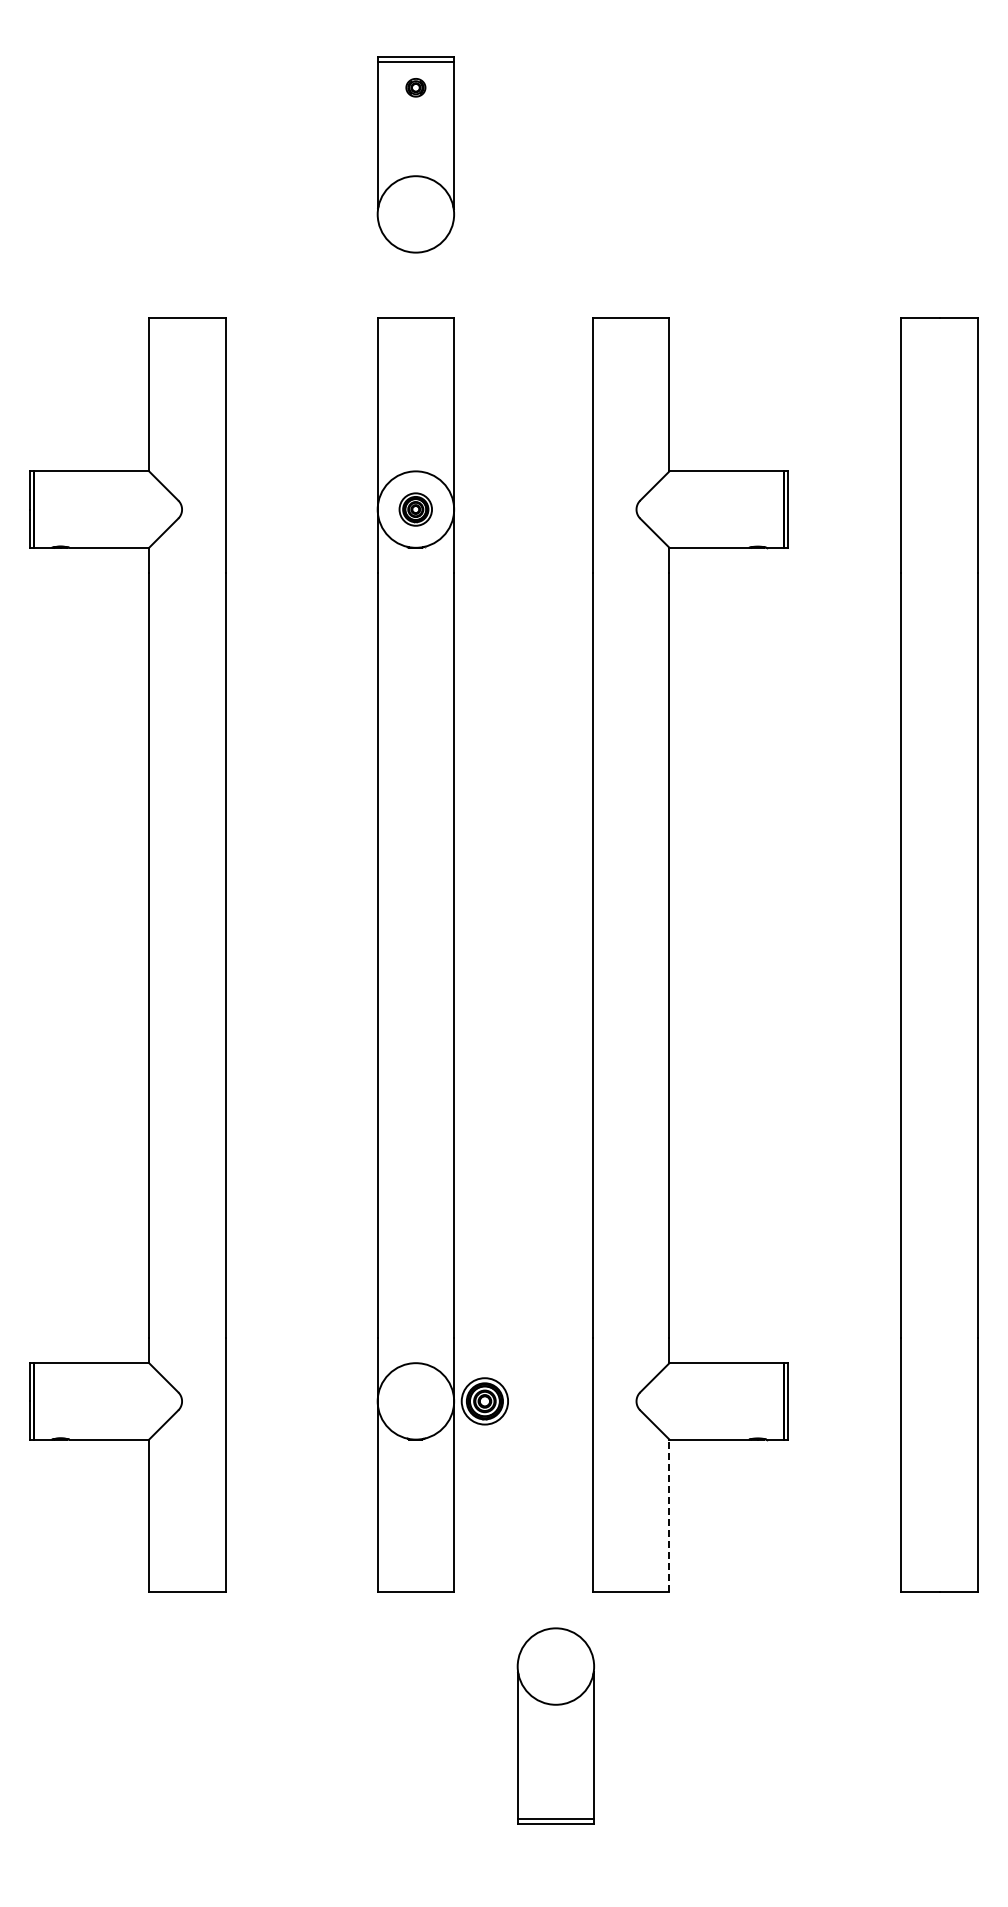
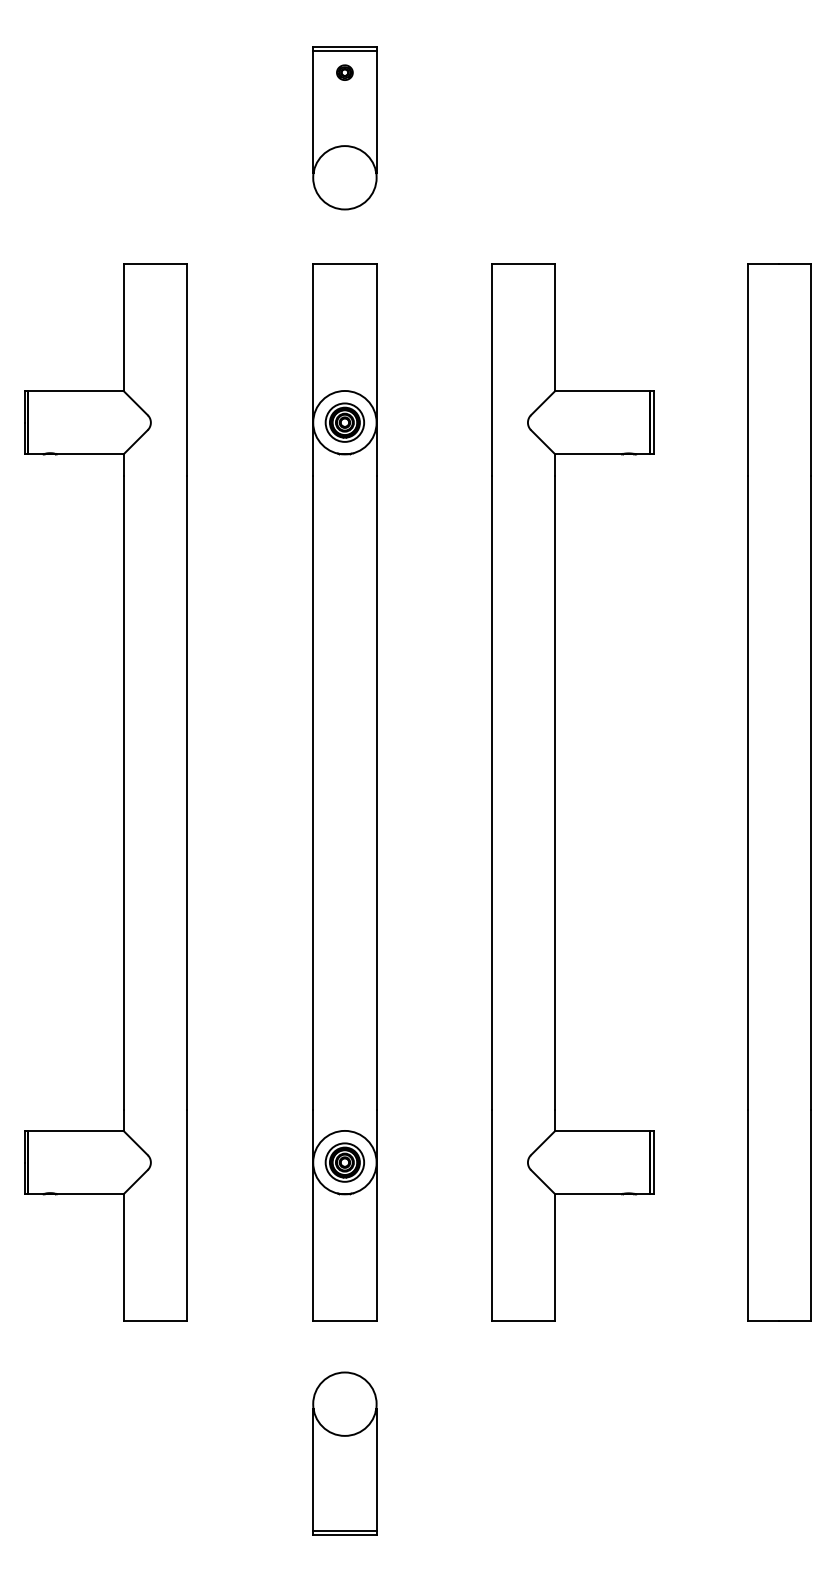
part: (415, 509) -> (344, 422), size x1.43
part: (484, 1401) -> (344, 1162), moved
line: (669, 1515) -> (555, 1257), dashed -> solid
part: (555, 1725) -> (344, 1453), moved

